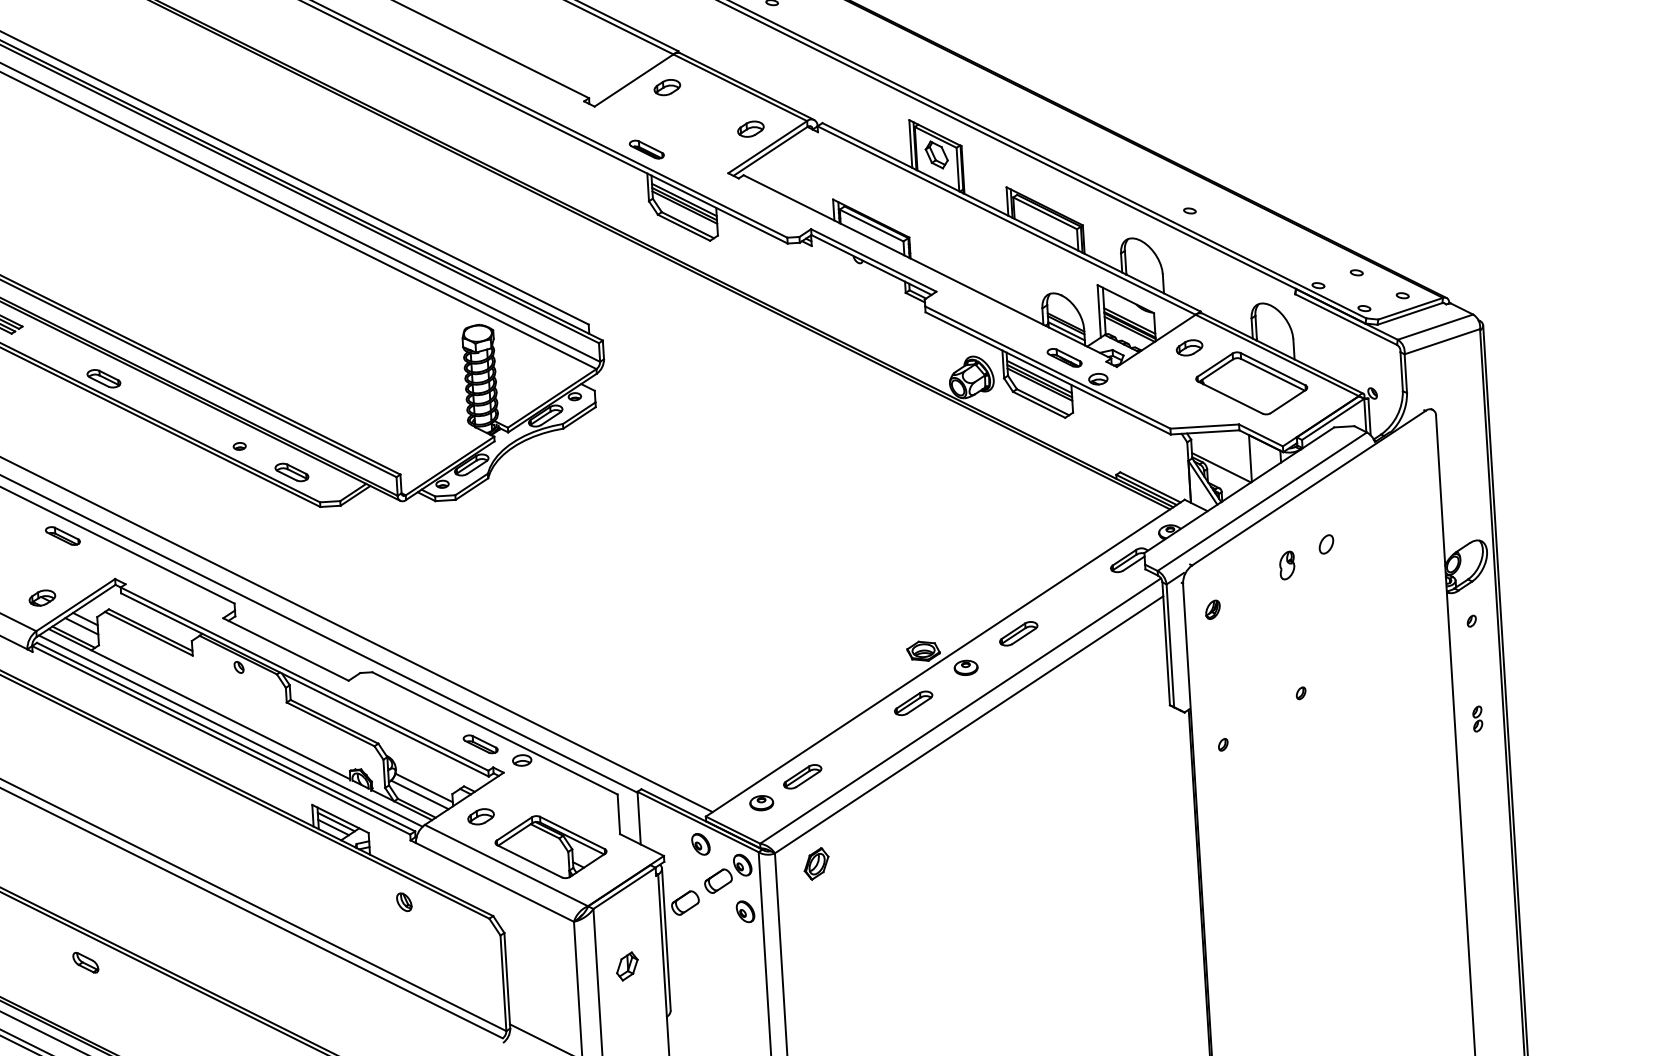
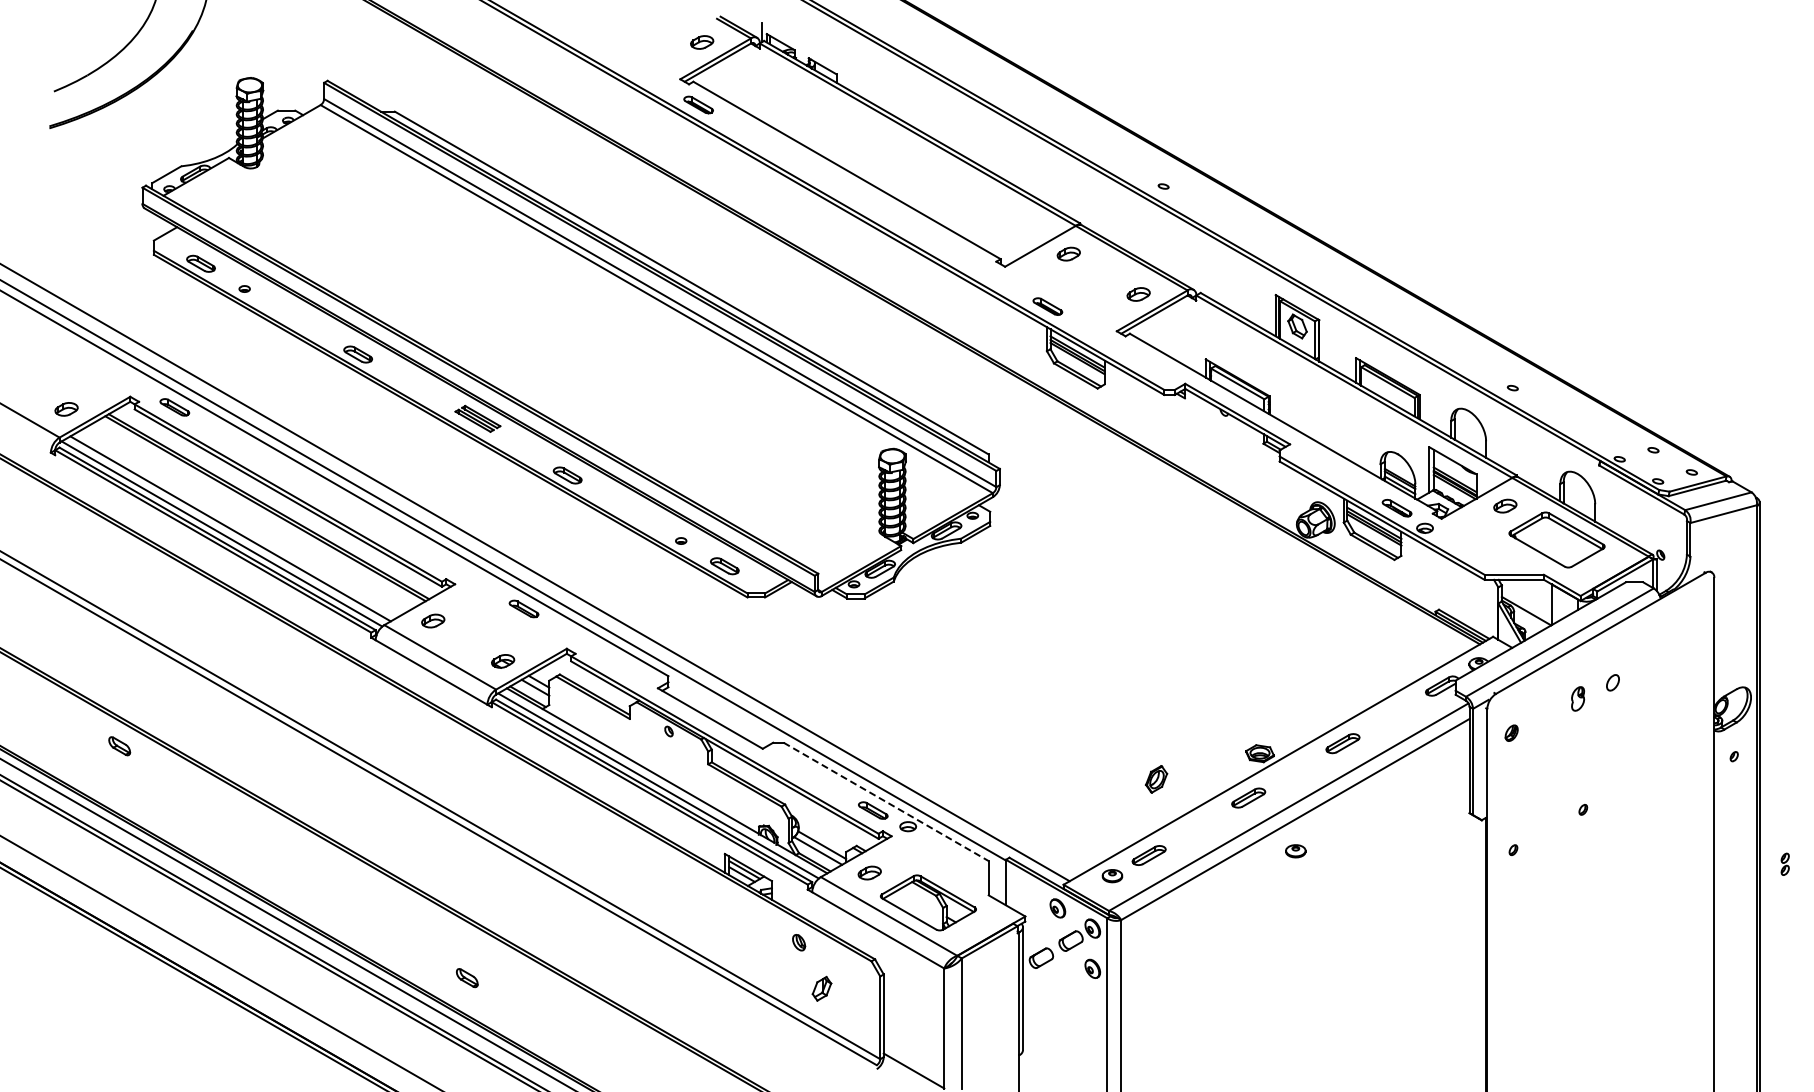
part: (965, 668) -> (1295, 851), moved
part: (1476, 718) -> (1784, 863), moved
line: (495, 734) -> (886, 802), solid -> dashed
part: (816, 864) -> (1156, 779), moved
part: (86, 963) -> (467, 978), moved
part: (626, 966) -> (821, 988), moved

